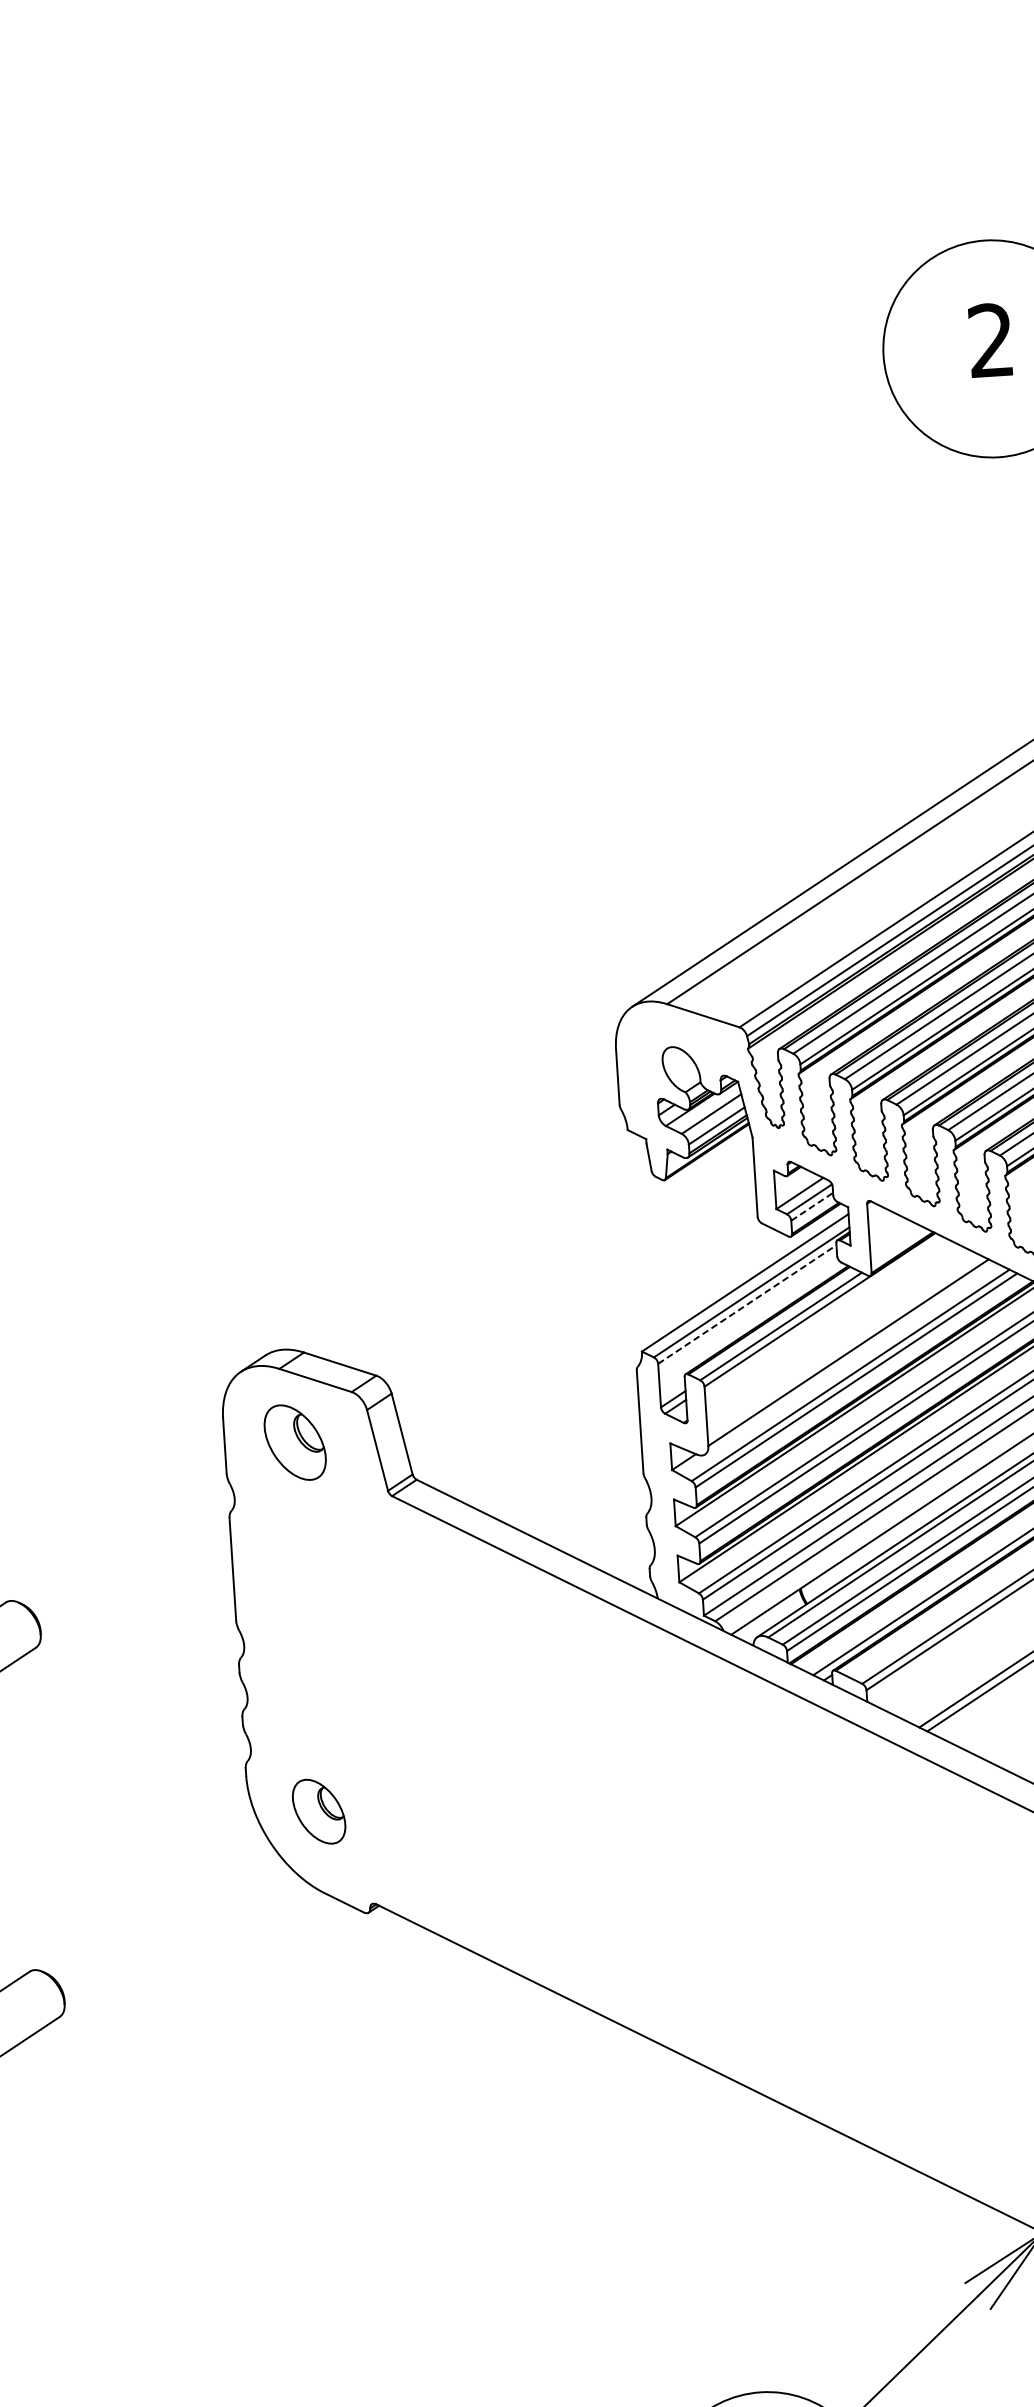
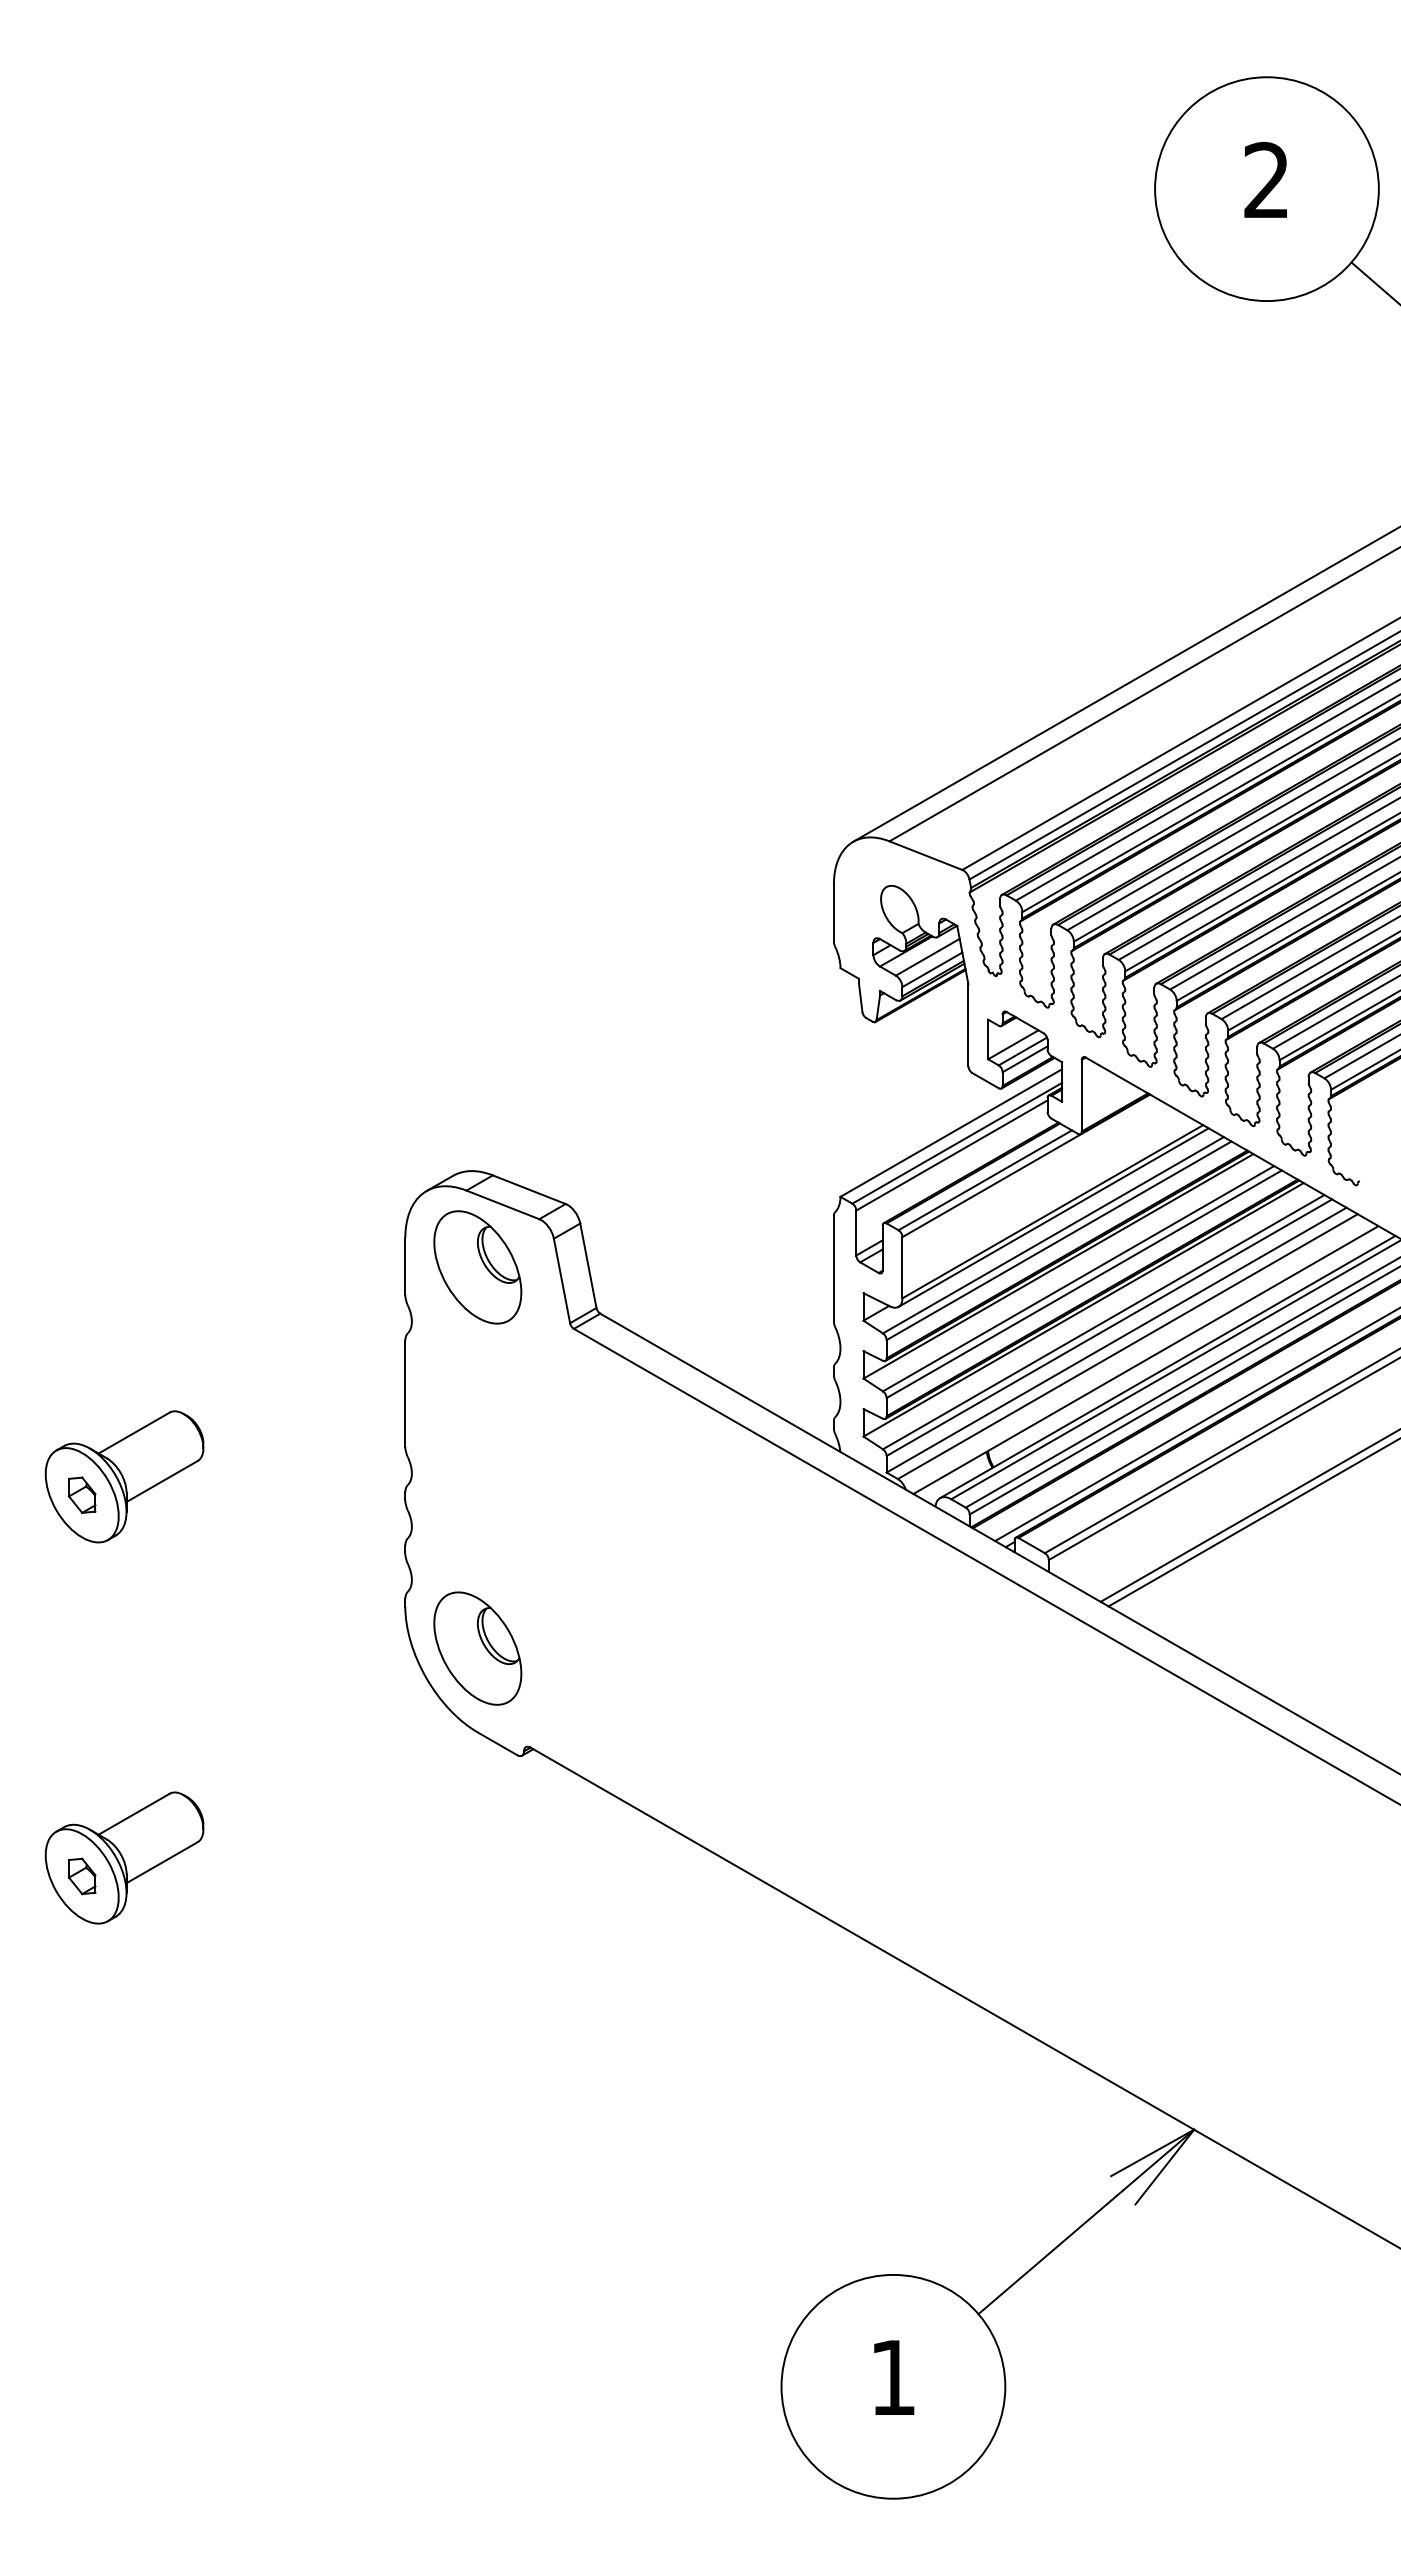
line: (812, 1206) -> (1025, 1059), dashed -> solid
line: (747, 1304) -> (952, 1155), dashed -> solid
line: (849, 1358) -> (1053, 1217), added
part: (294, 1442) -> (477, 1267), size x1.43
part: (318, 1811) -> (477, 1648), size x1.67

